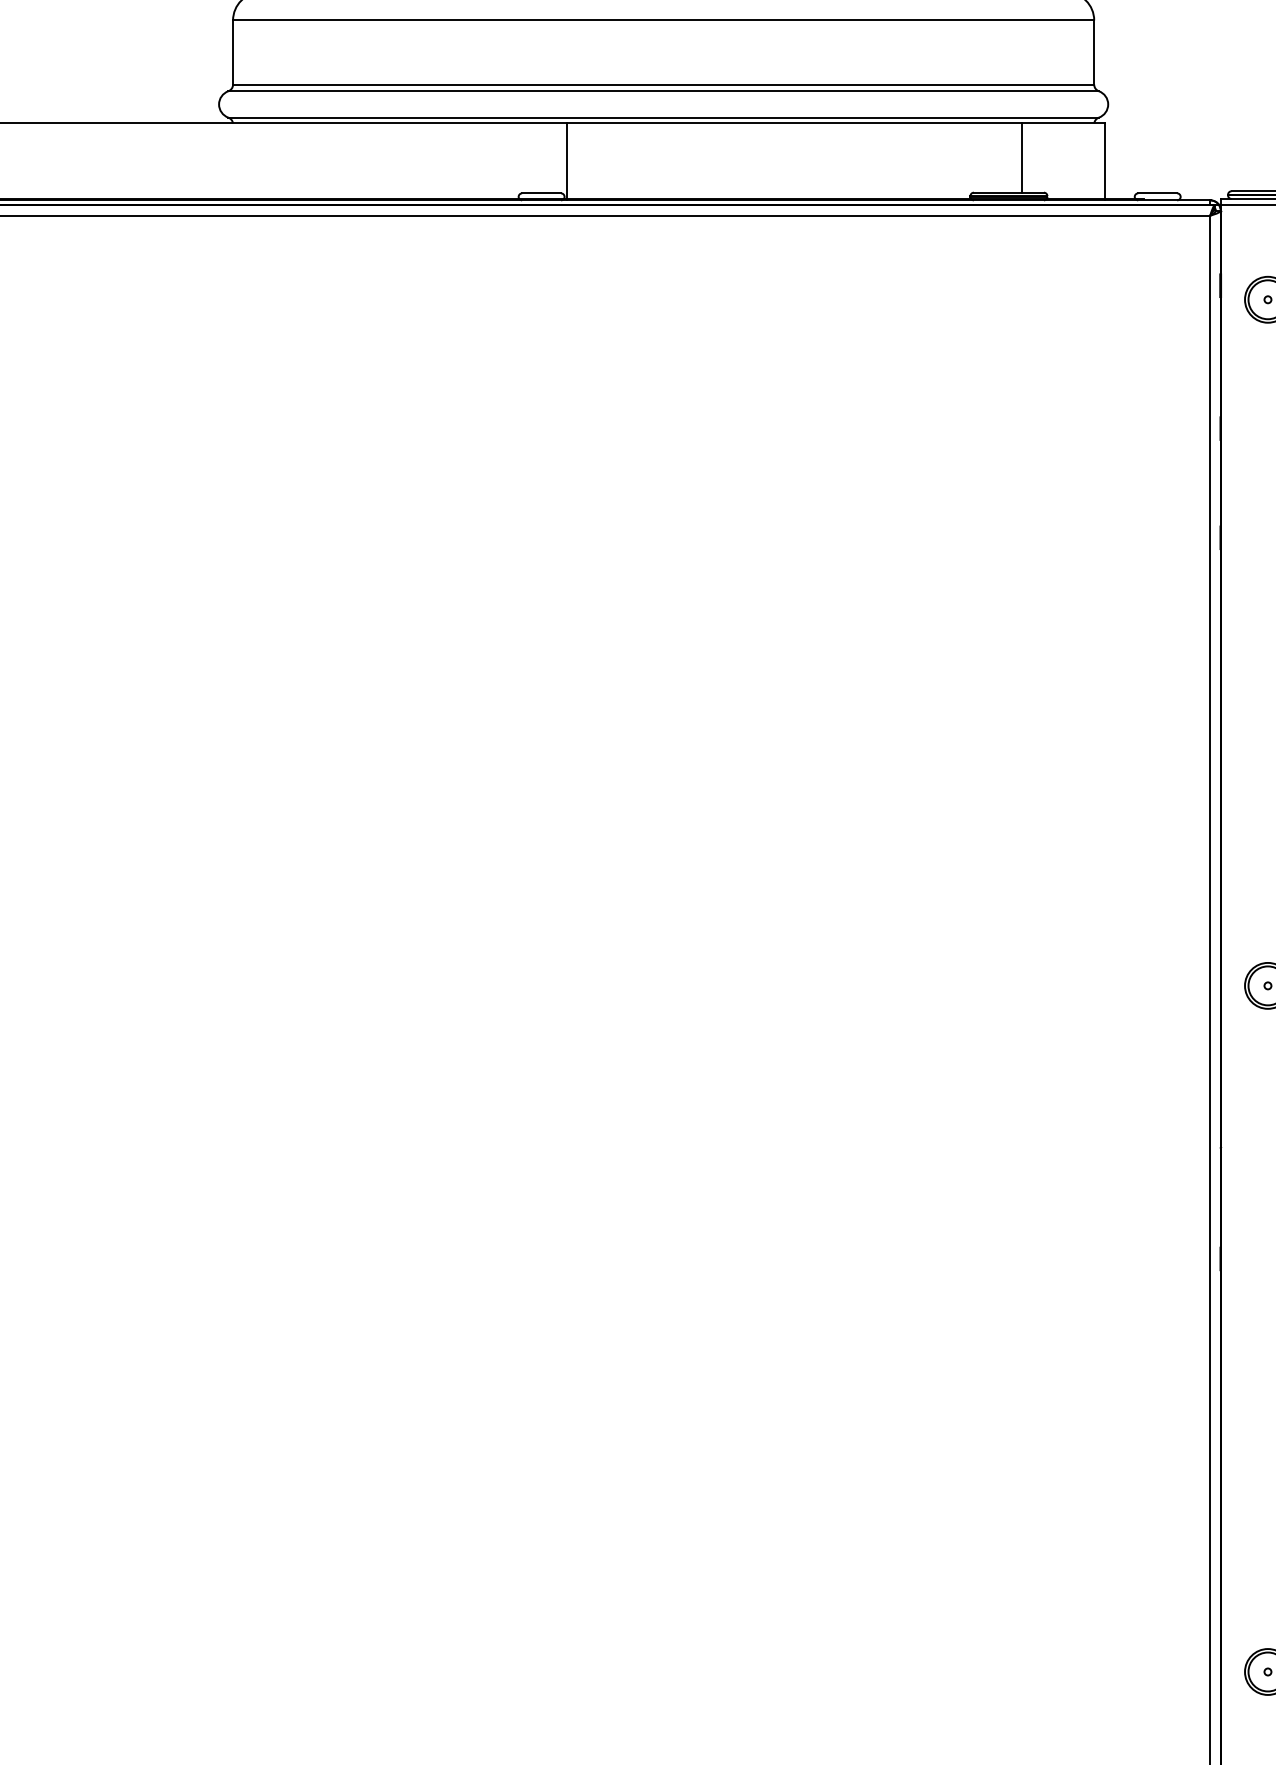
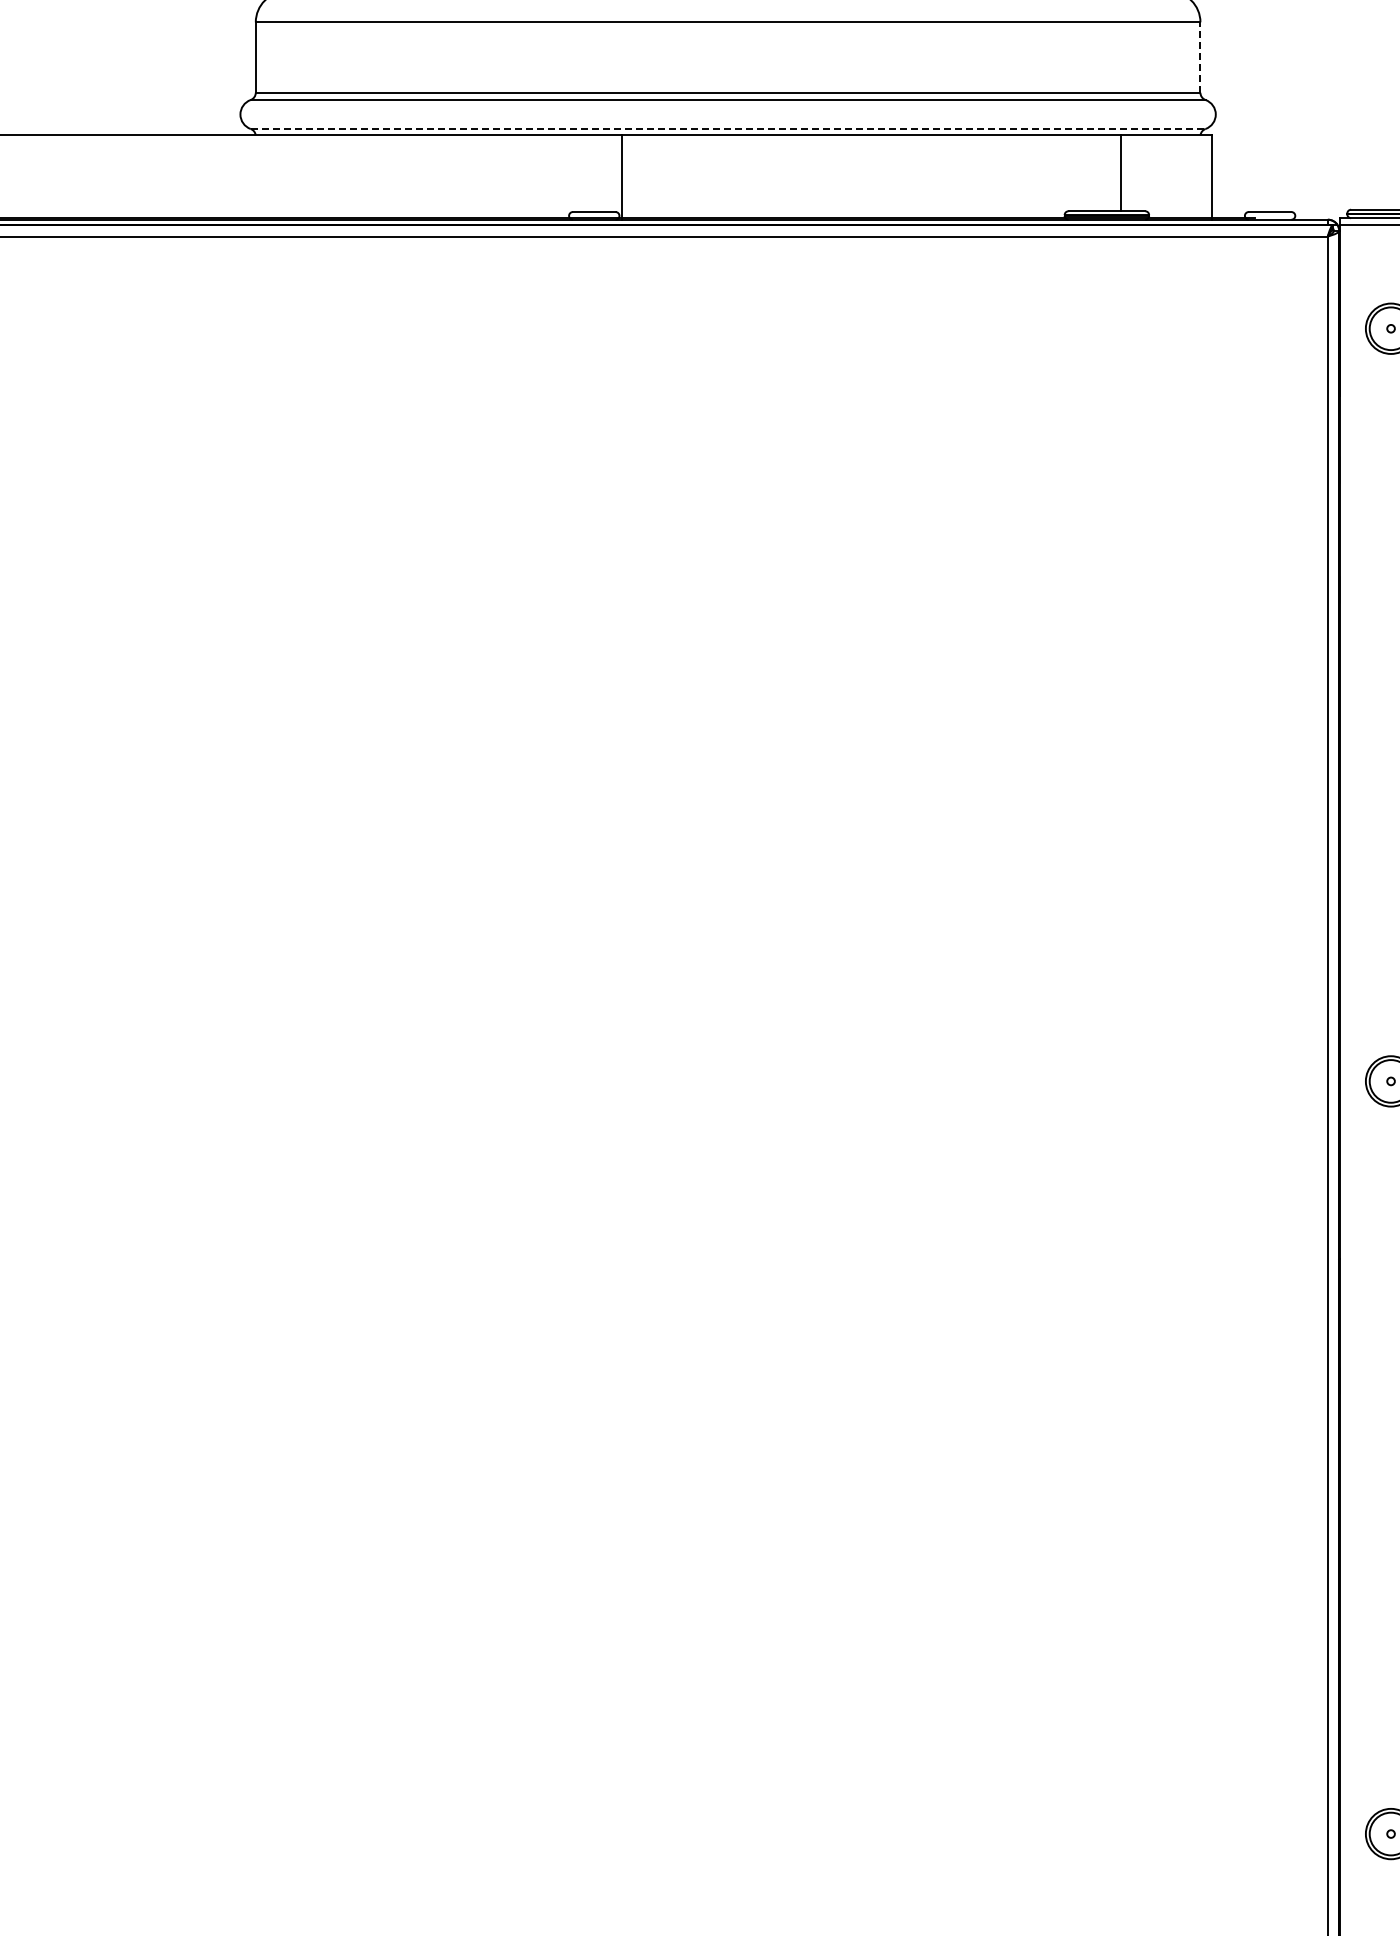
line: (1094, 52) -> (1200, 57), solid -> dashed
line: (663, 118) -> (728, 129), solid -> dashed

